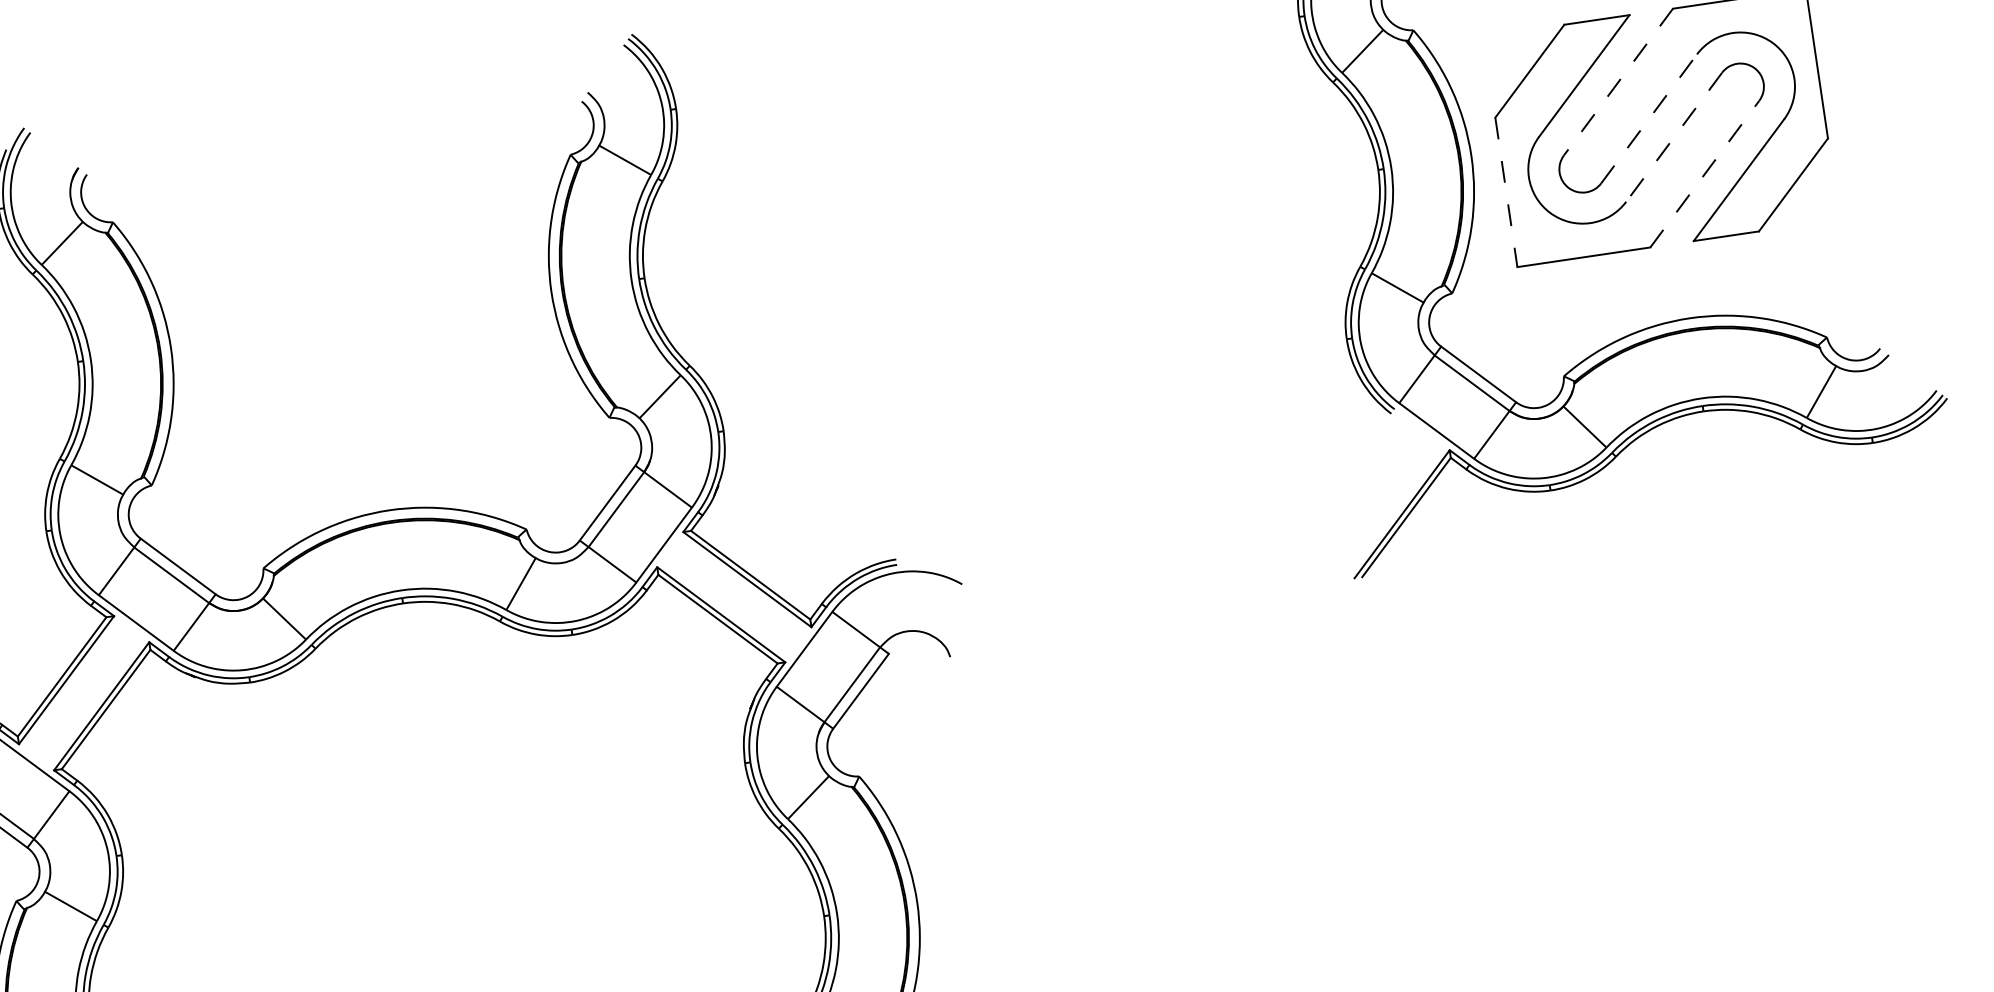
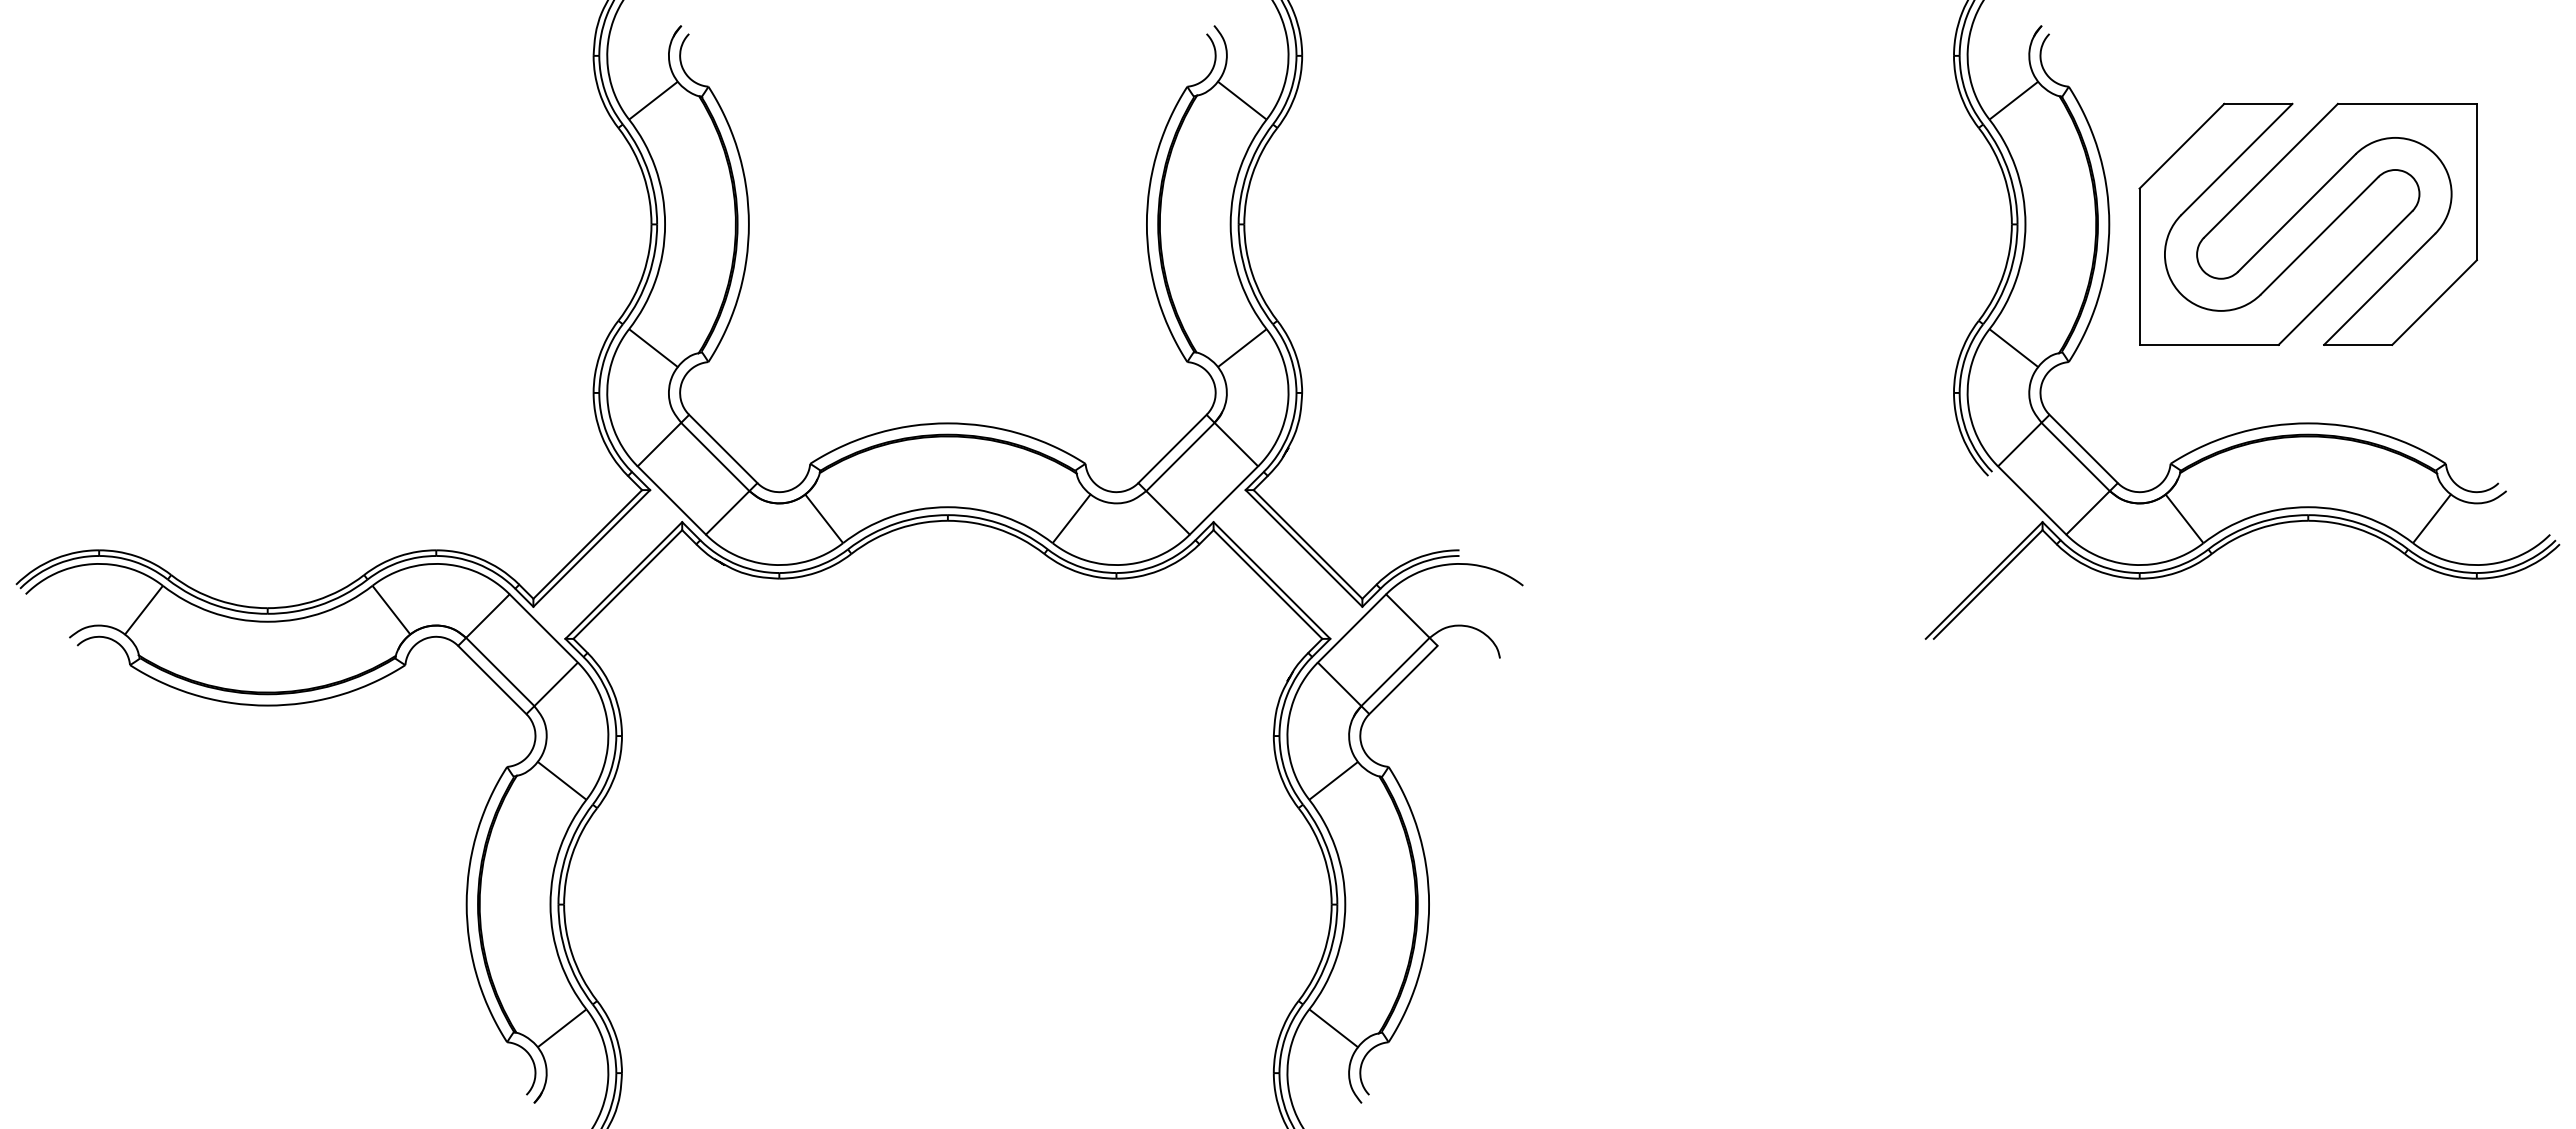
line: (1618, 81) -> (2271, 170), dashed -> solid
line: (1649, 118) -> (2297, 212), dashed -> solid
line: (1674, 138) -> (2319, 236), dashed -> solid
line: (1704, 174) -> (2345, 278), dashed -> solid
line: (1506, 193) -> (2139, 267), dashed -> solid

